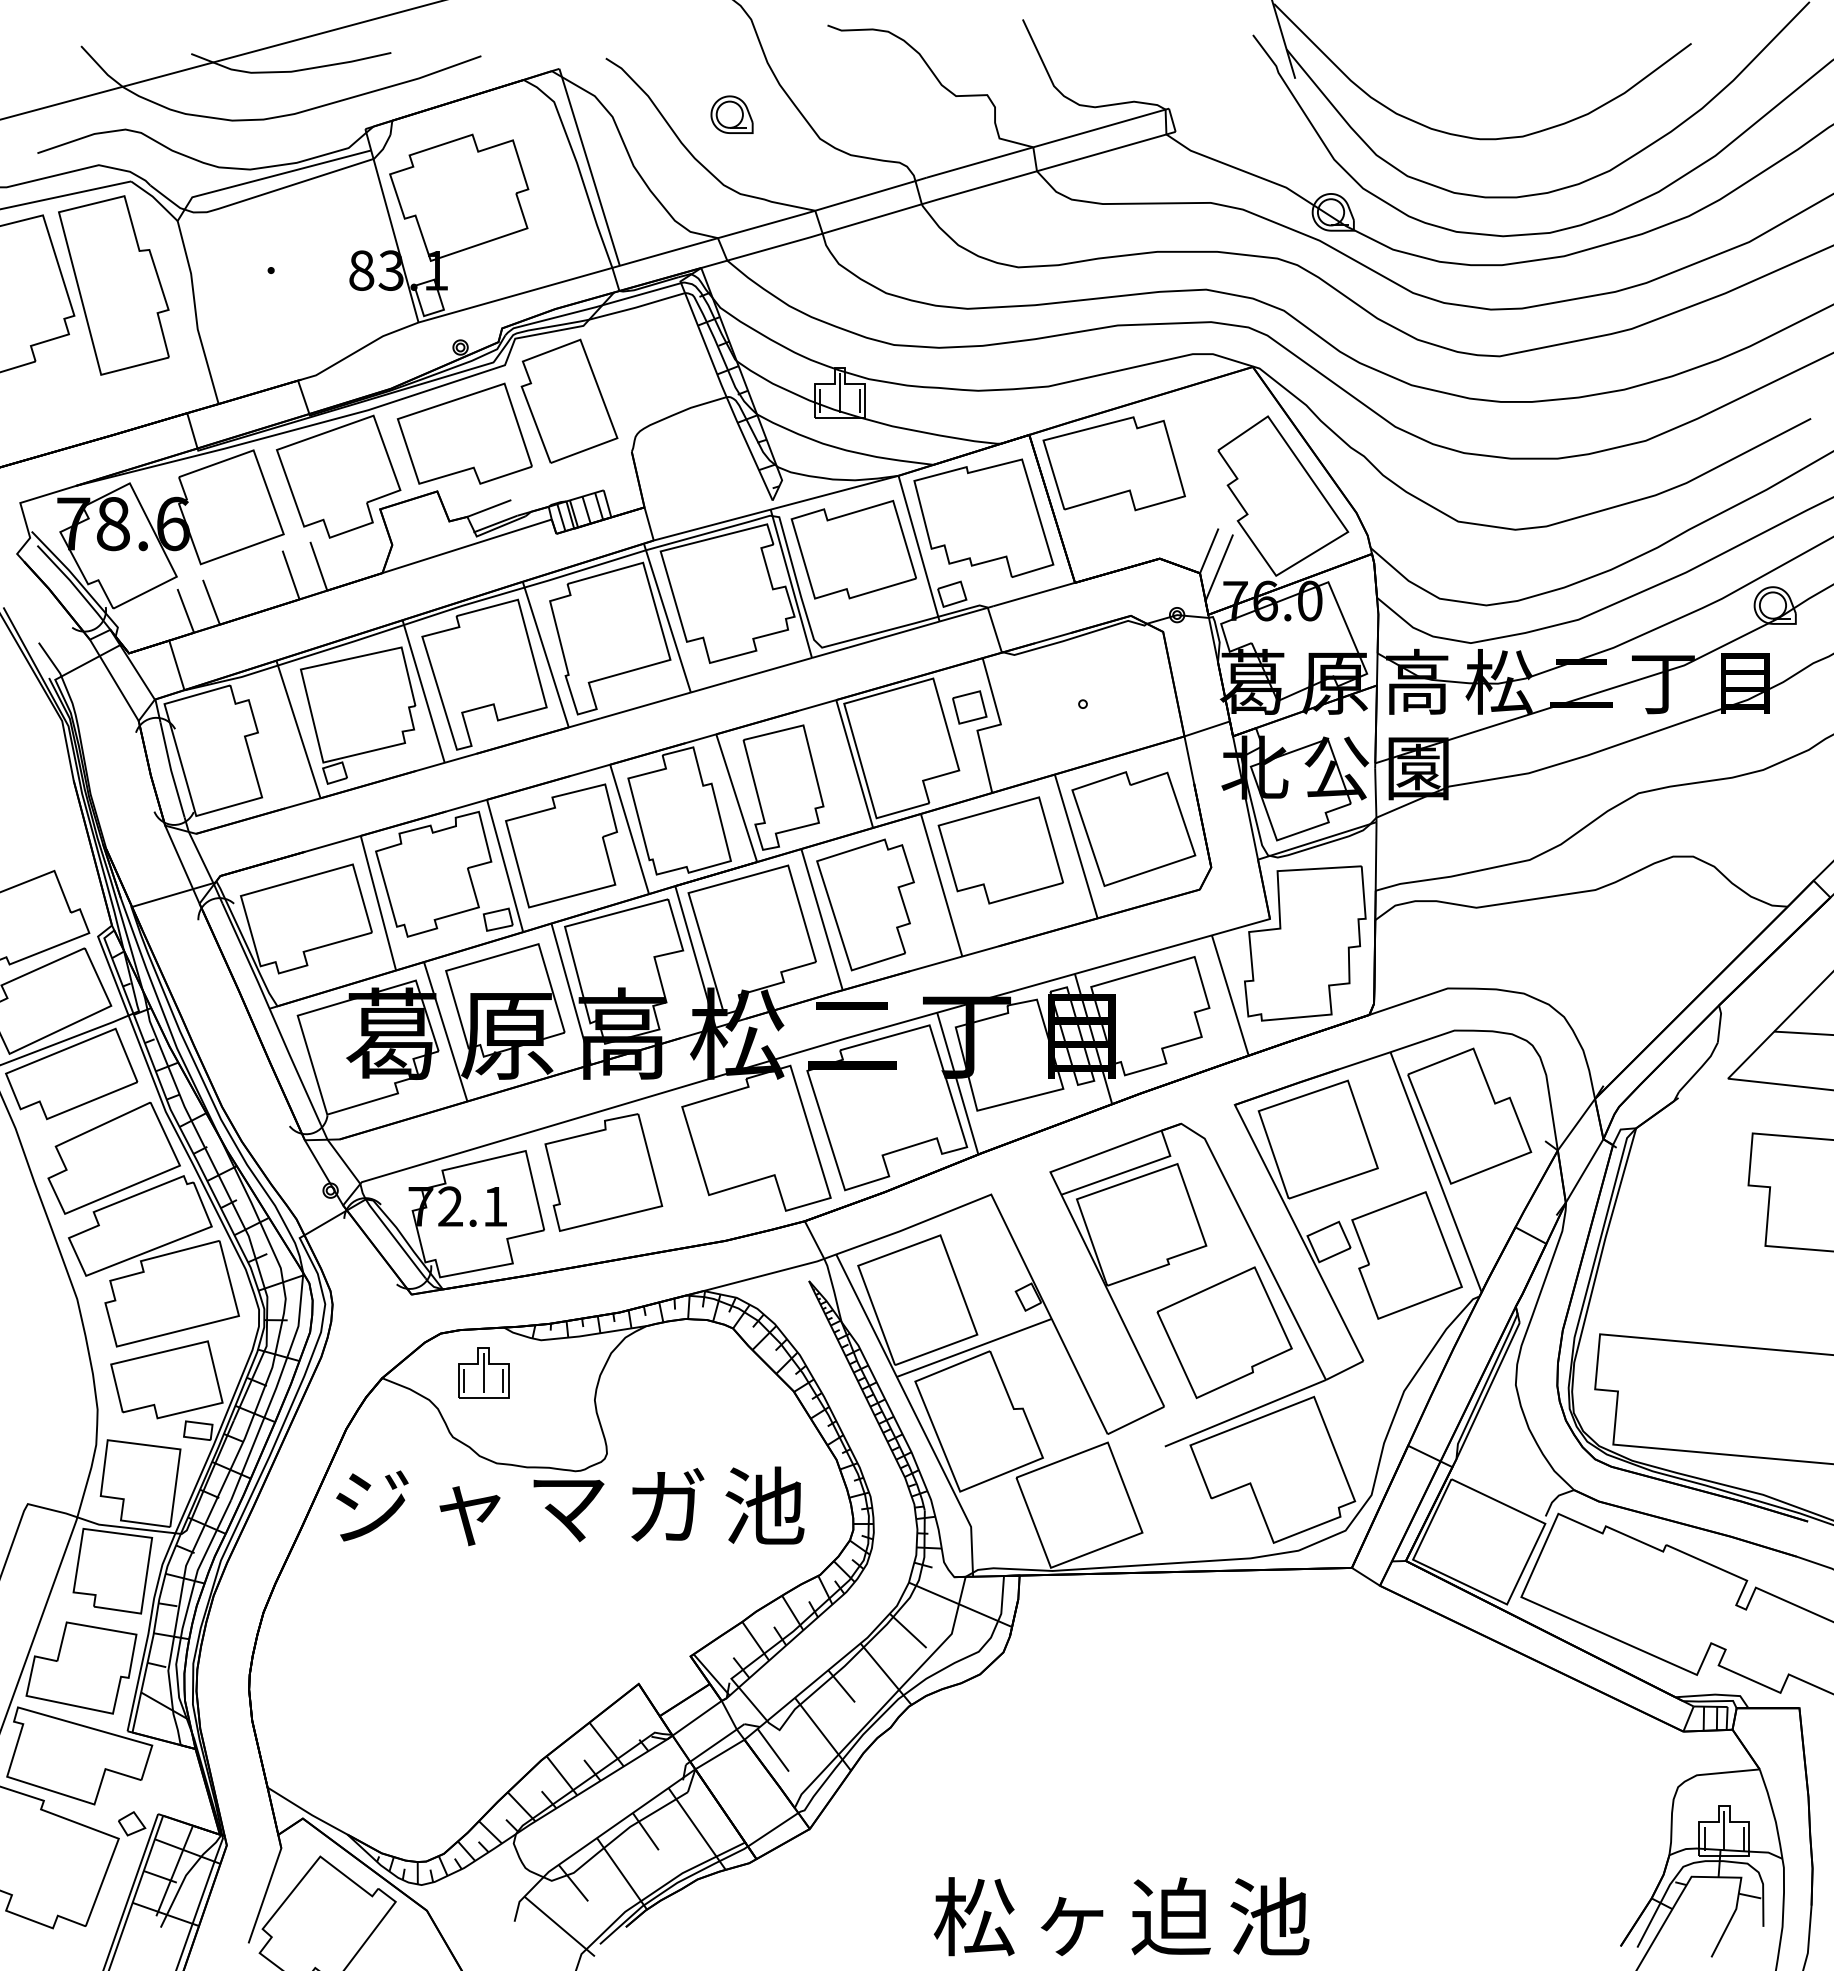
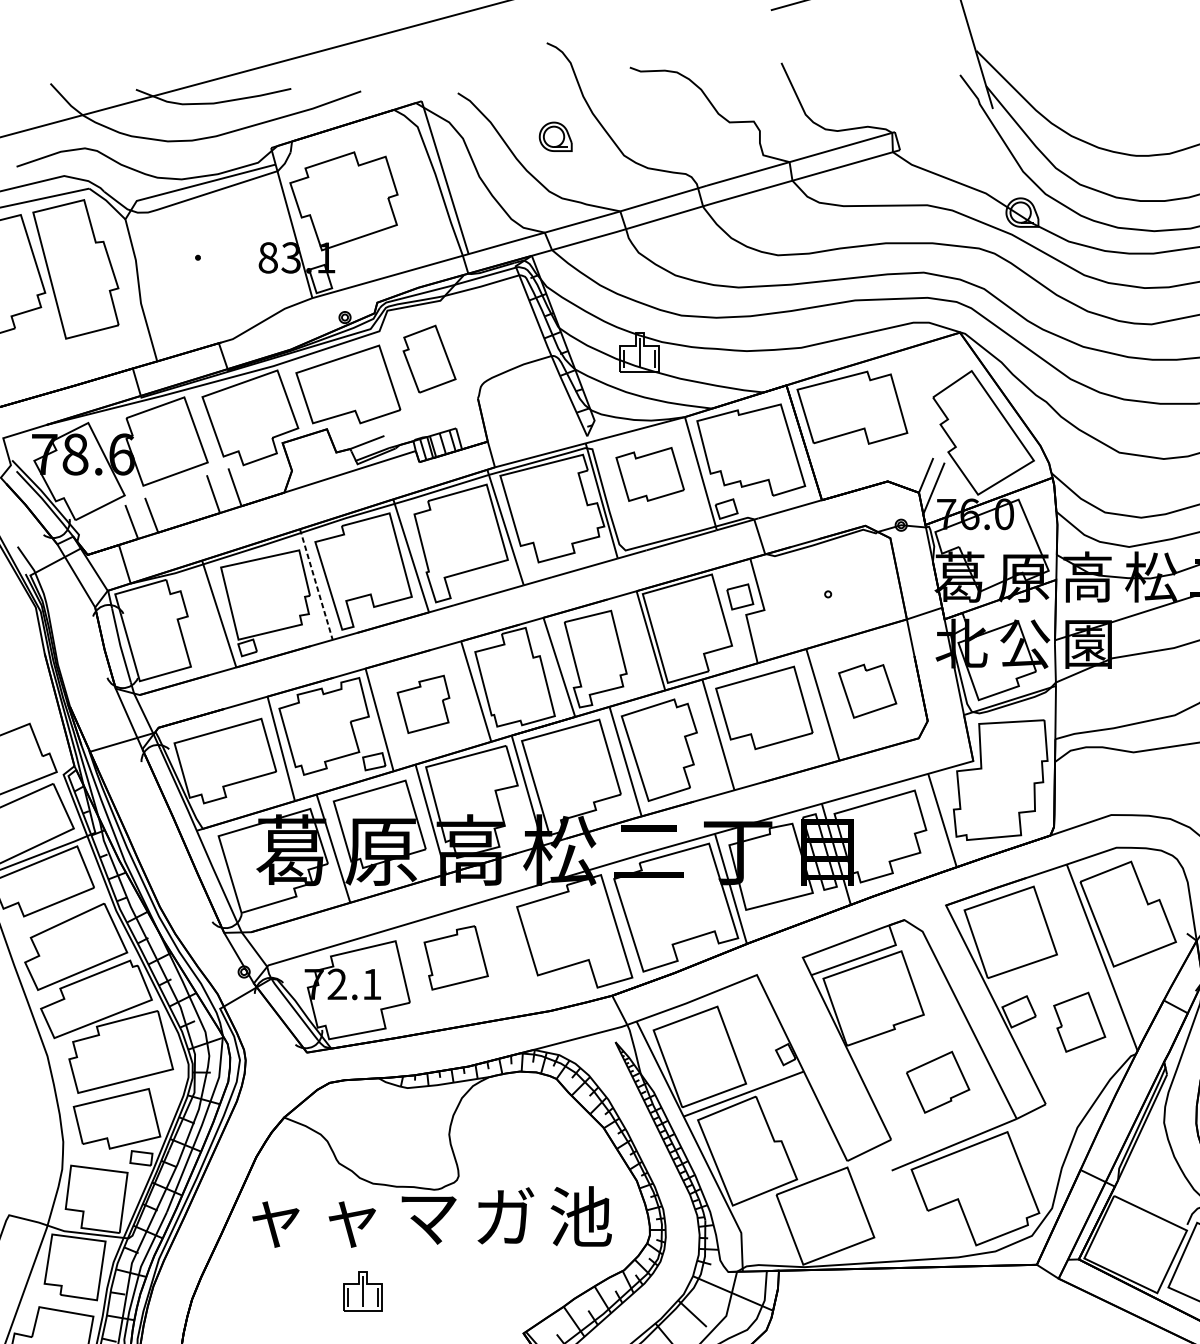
part: (569, 400) -> (429, 358), size x0.7
part: (853, 549) -> (650, 474), size x0.7
line: (423, 692) -> (316, 585), solid -> dashed
part: (1133, 828) -> (867, 690), size x0.6
part: (561, 845) -> (423, 704), size x0.6
part: (603, 1172) -> (455, 957), size x0.7
part: (1406, 1255) -> (1079, 1022), size x0.6
part: (1224, 1332) -> (937, 1082), size x0.6
part: (483, 1372) -> (362, 1290), moved
text: (372, 1508) -> (276, 1218), ジ -> ャ

